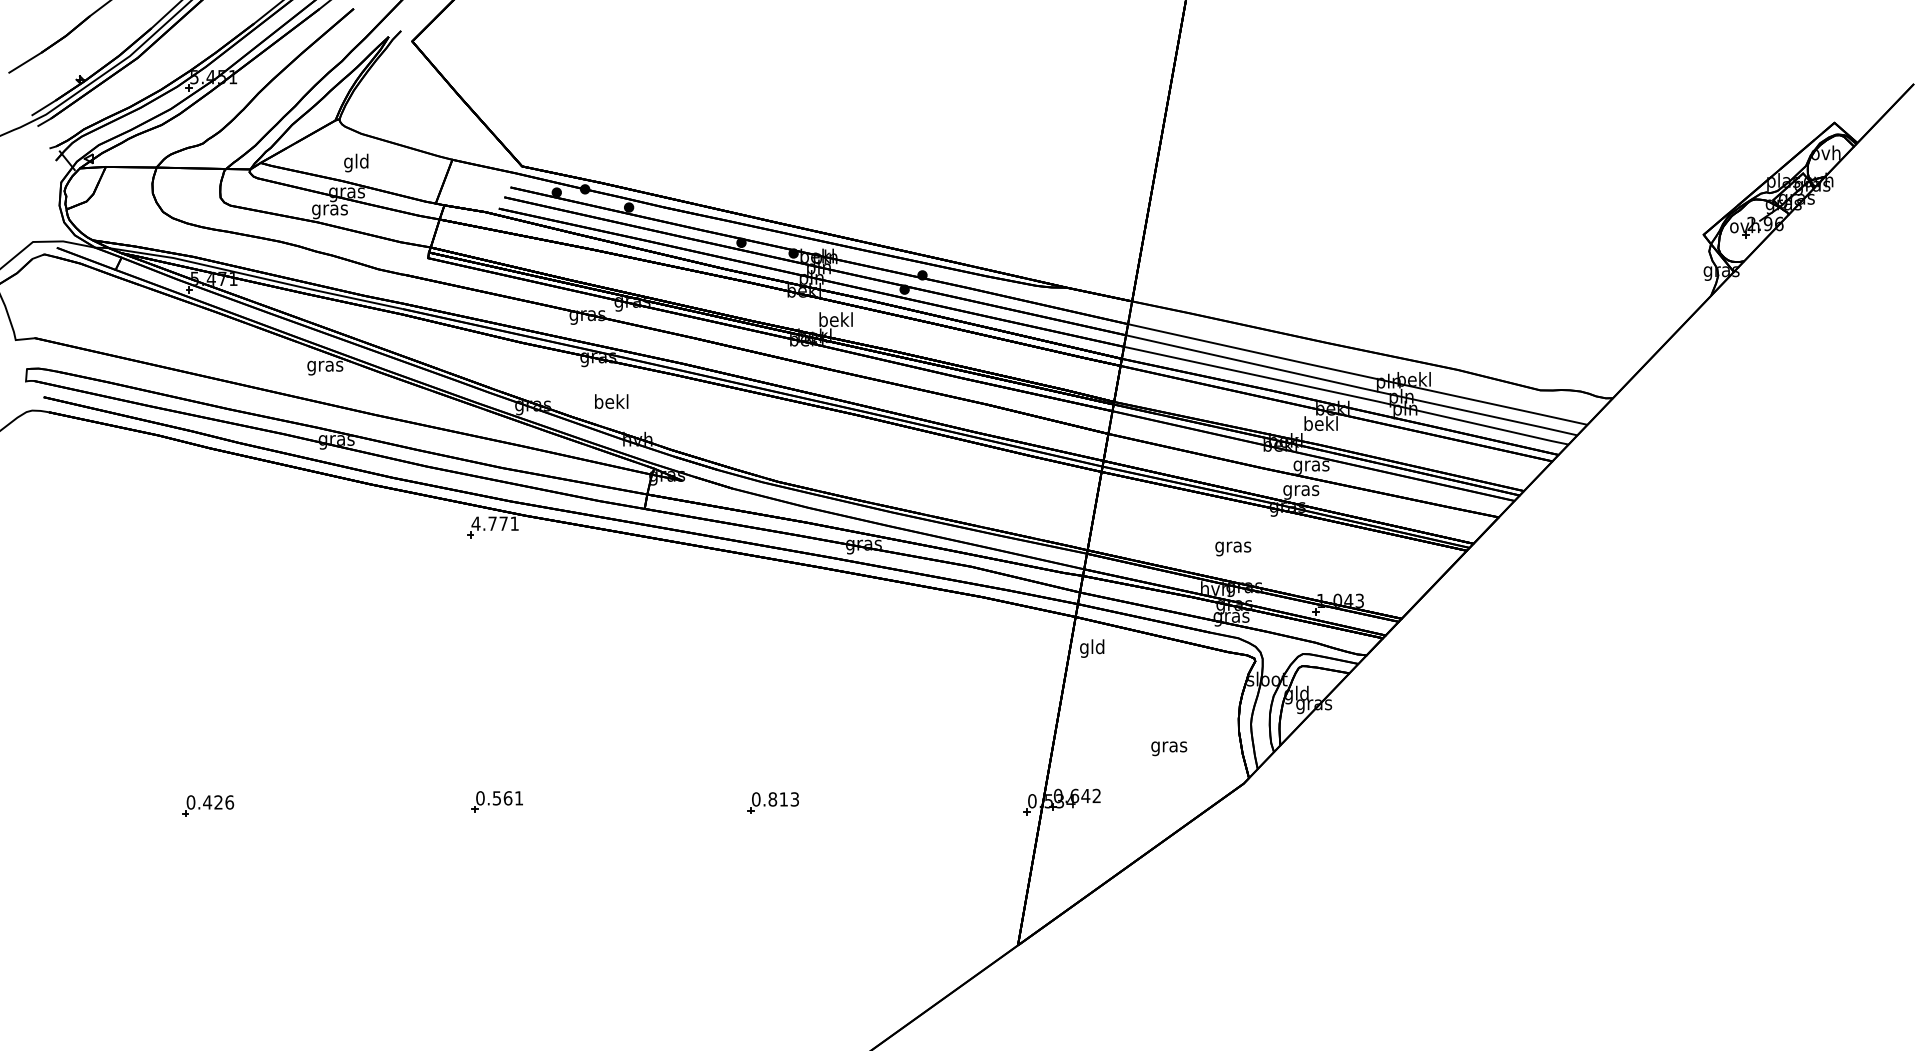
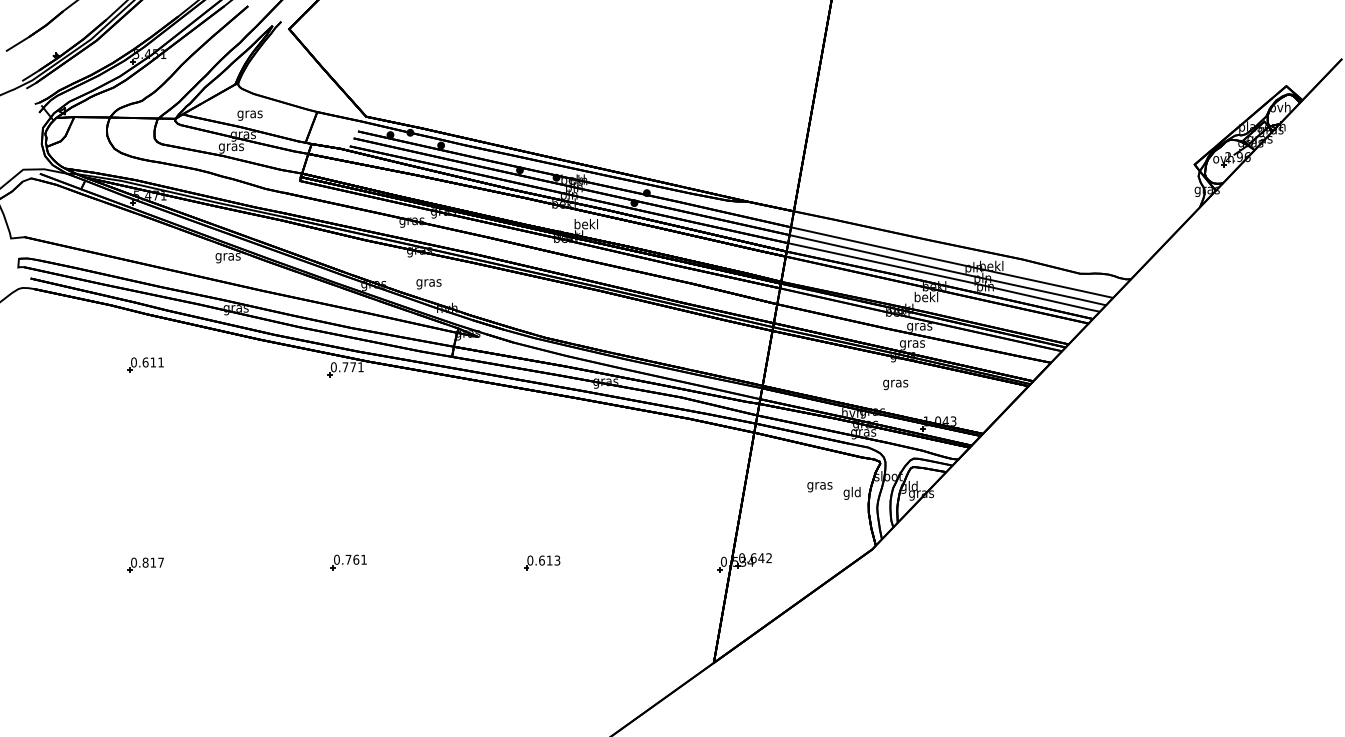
text: (356, 162) -> (250, 113), gld -> gras
text: (611, 403) -> (428, 282), bekl -> gras
part: (207, 520) -> (145, 364), added
text: (475, 523) -> (333, 367), 4.771 -> 0.771
text: (1233, 548) -> (895, 384), moved
text: (1092, 648) -> (852, 493), moved
text: (1169, 748) -> (820, 487), moved
text: (496, 798) -> (348, 559), 0.561 -> 0.761
text: (772, 799) -> (541, 560), 0.813 -> 0.613
text: (218, 802) -> (153, 562), 0.426 -> 0.817

